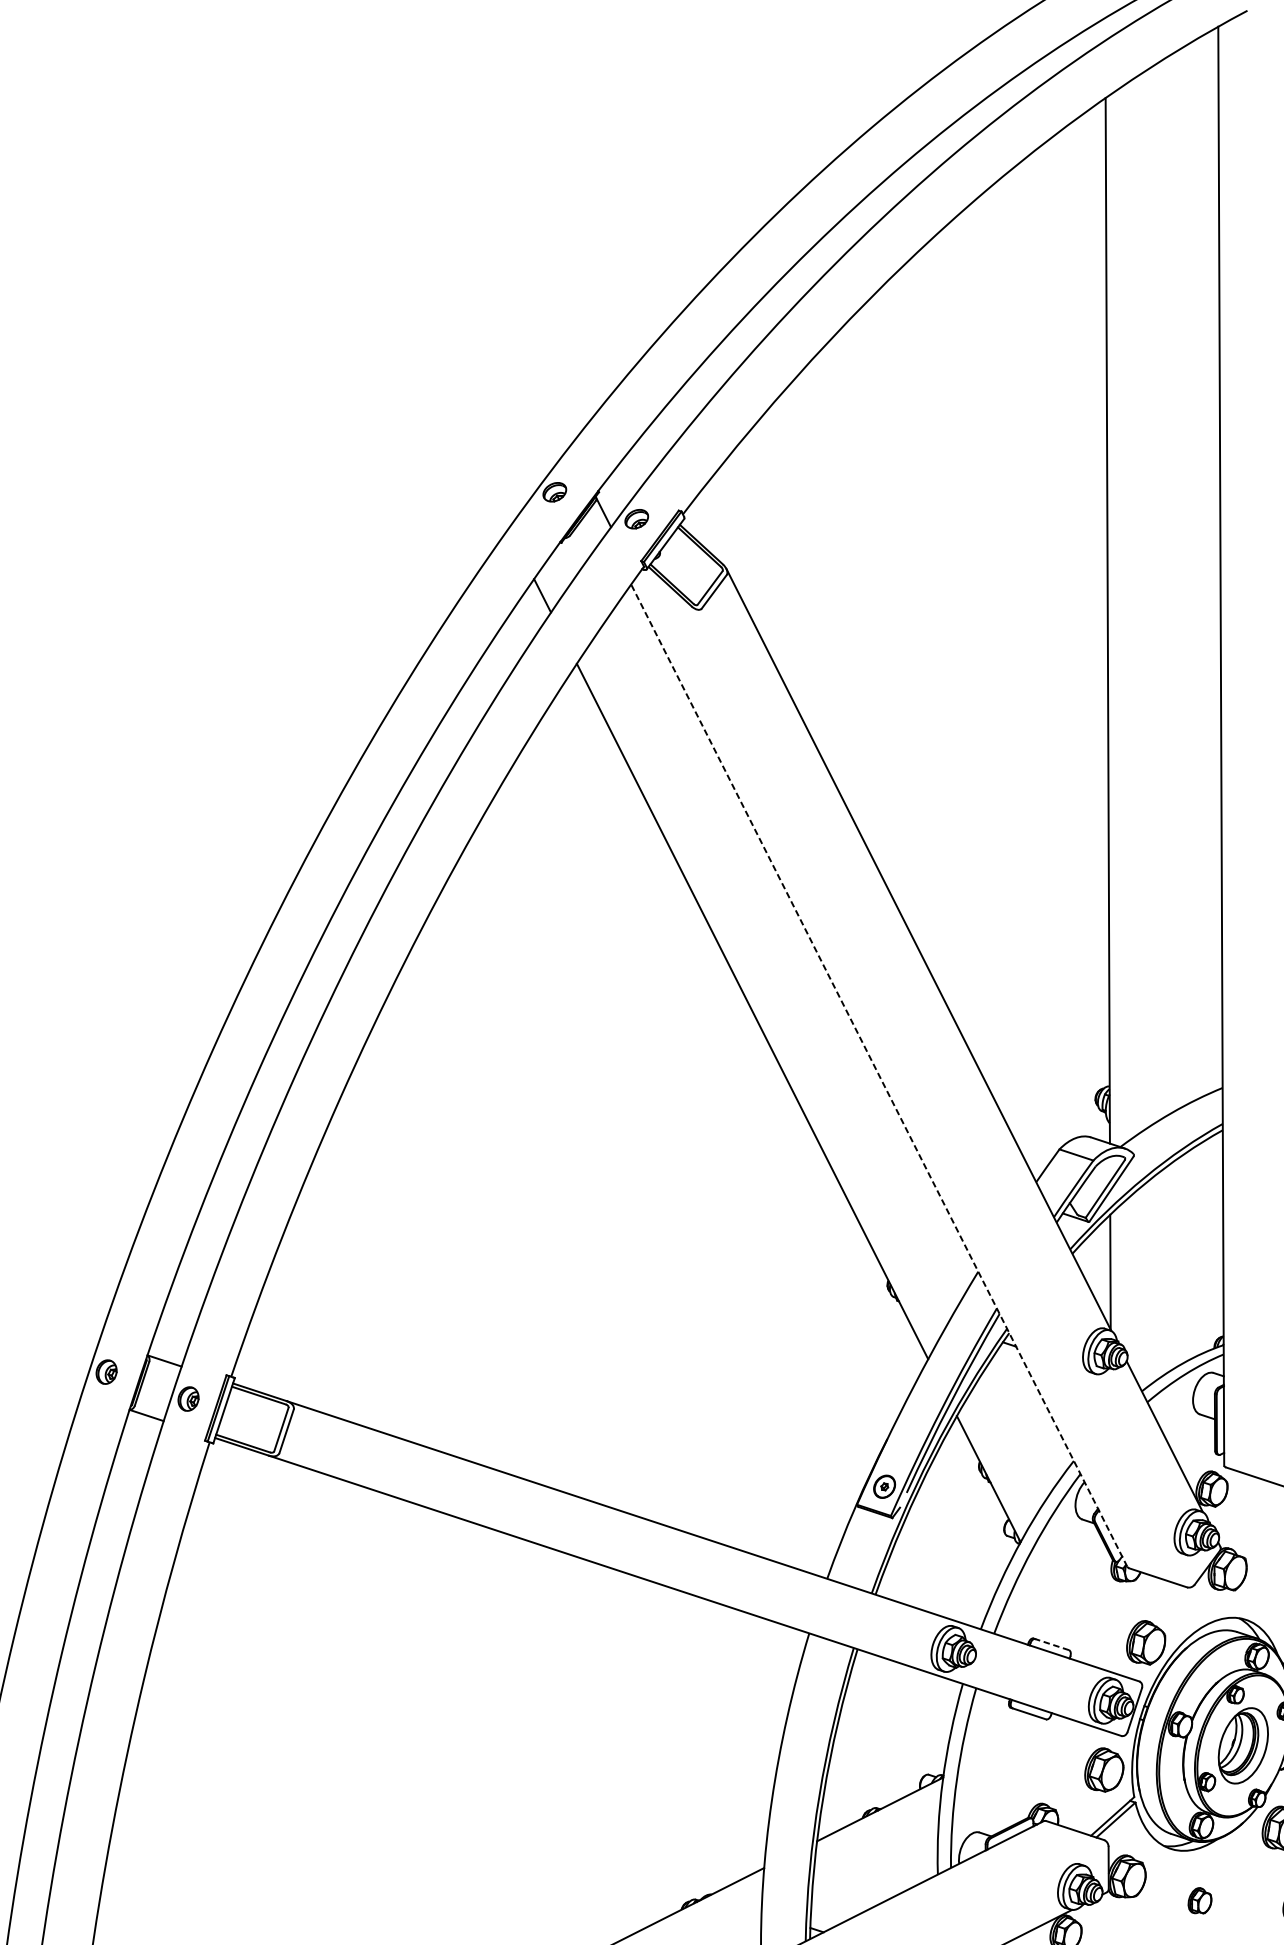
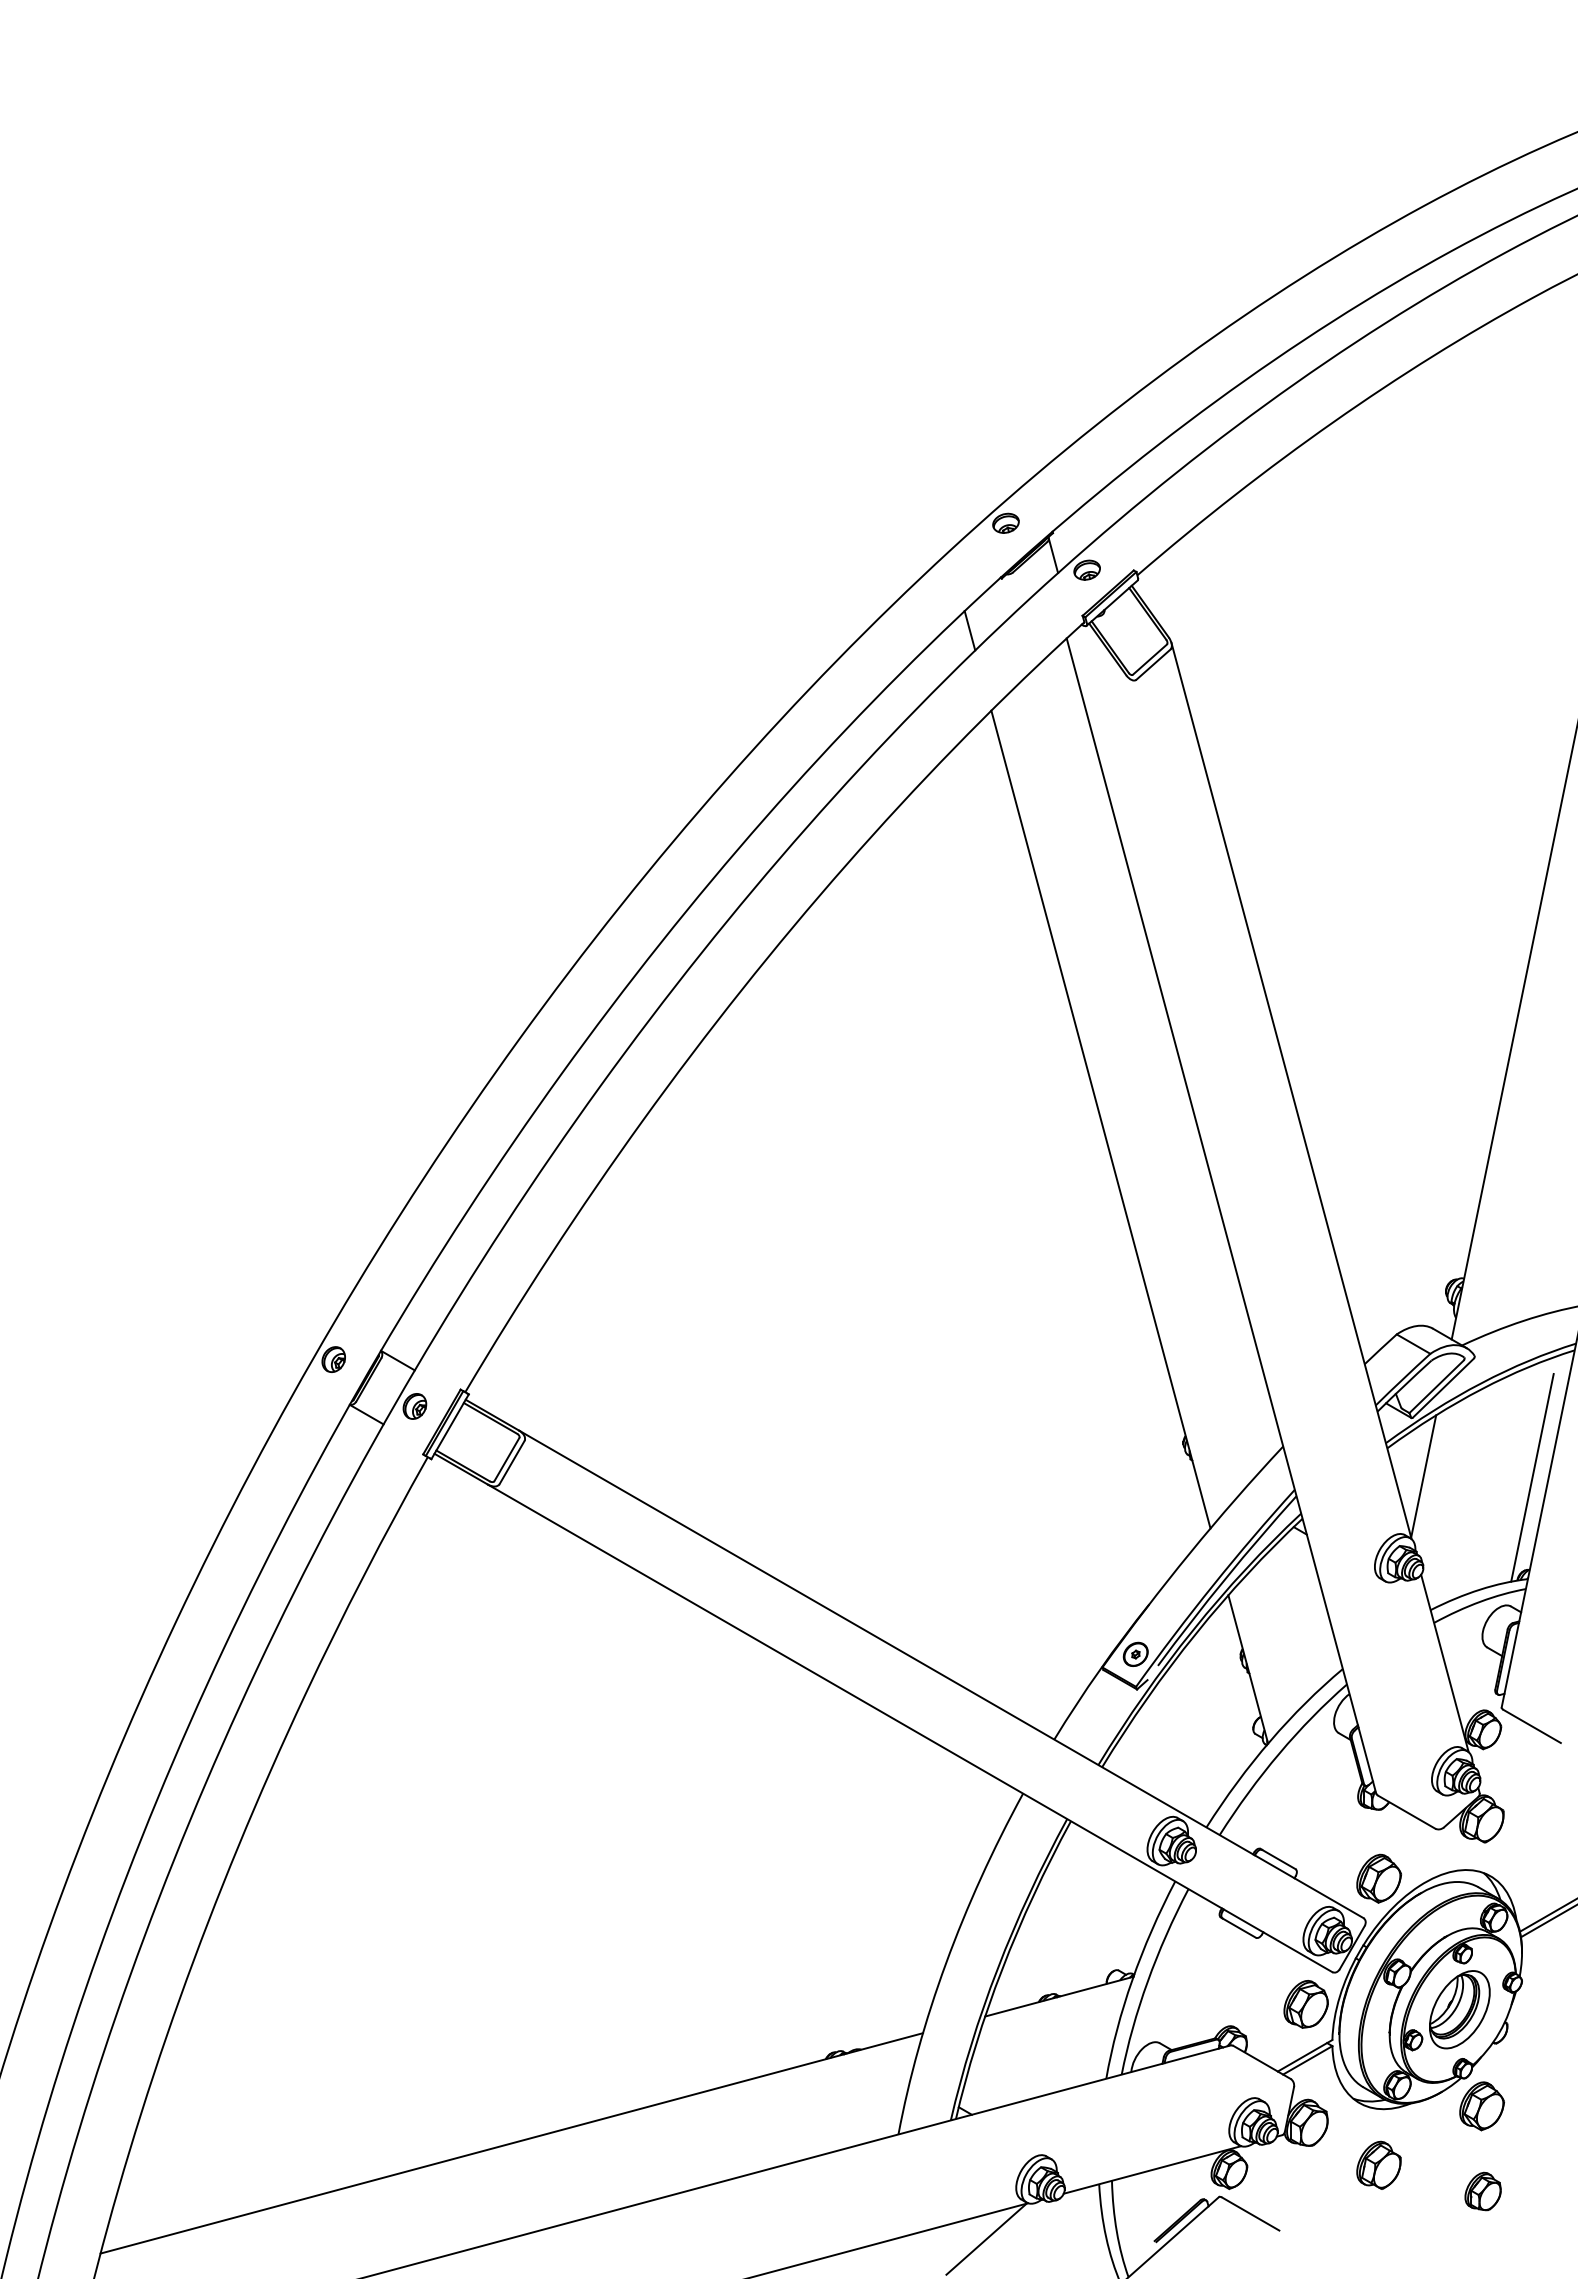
line: (879, 1075) -> (1221, 1215), dashed -> solid
line: (1208, 1252) -> (1532, 1477), added
line: (1051, 1644) -> (1278, 1859), dashed -> solid
part: (1199, 1900) -> (1378, 2164), size x1.67

